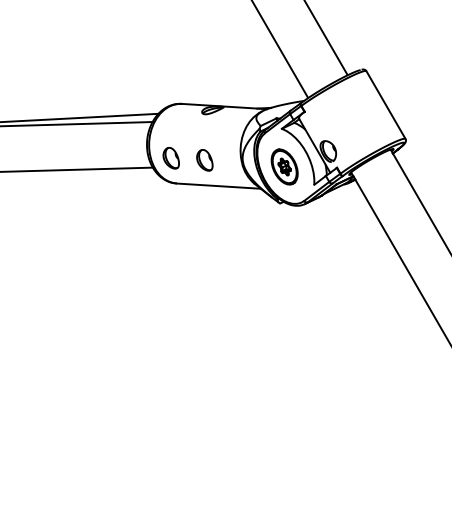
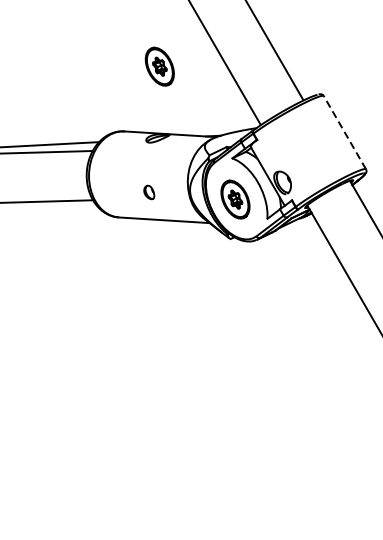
part: (214, 43) -> (159, 66), added
line: (385, 104) -> (344, 132), solid -> dashed
part: (170, 158) -> (112, 190), removed
part: (204, 160) -> (148, 192), size x0.6

